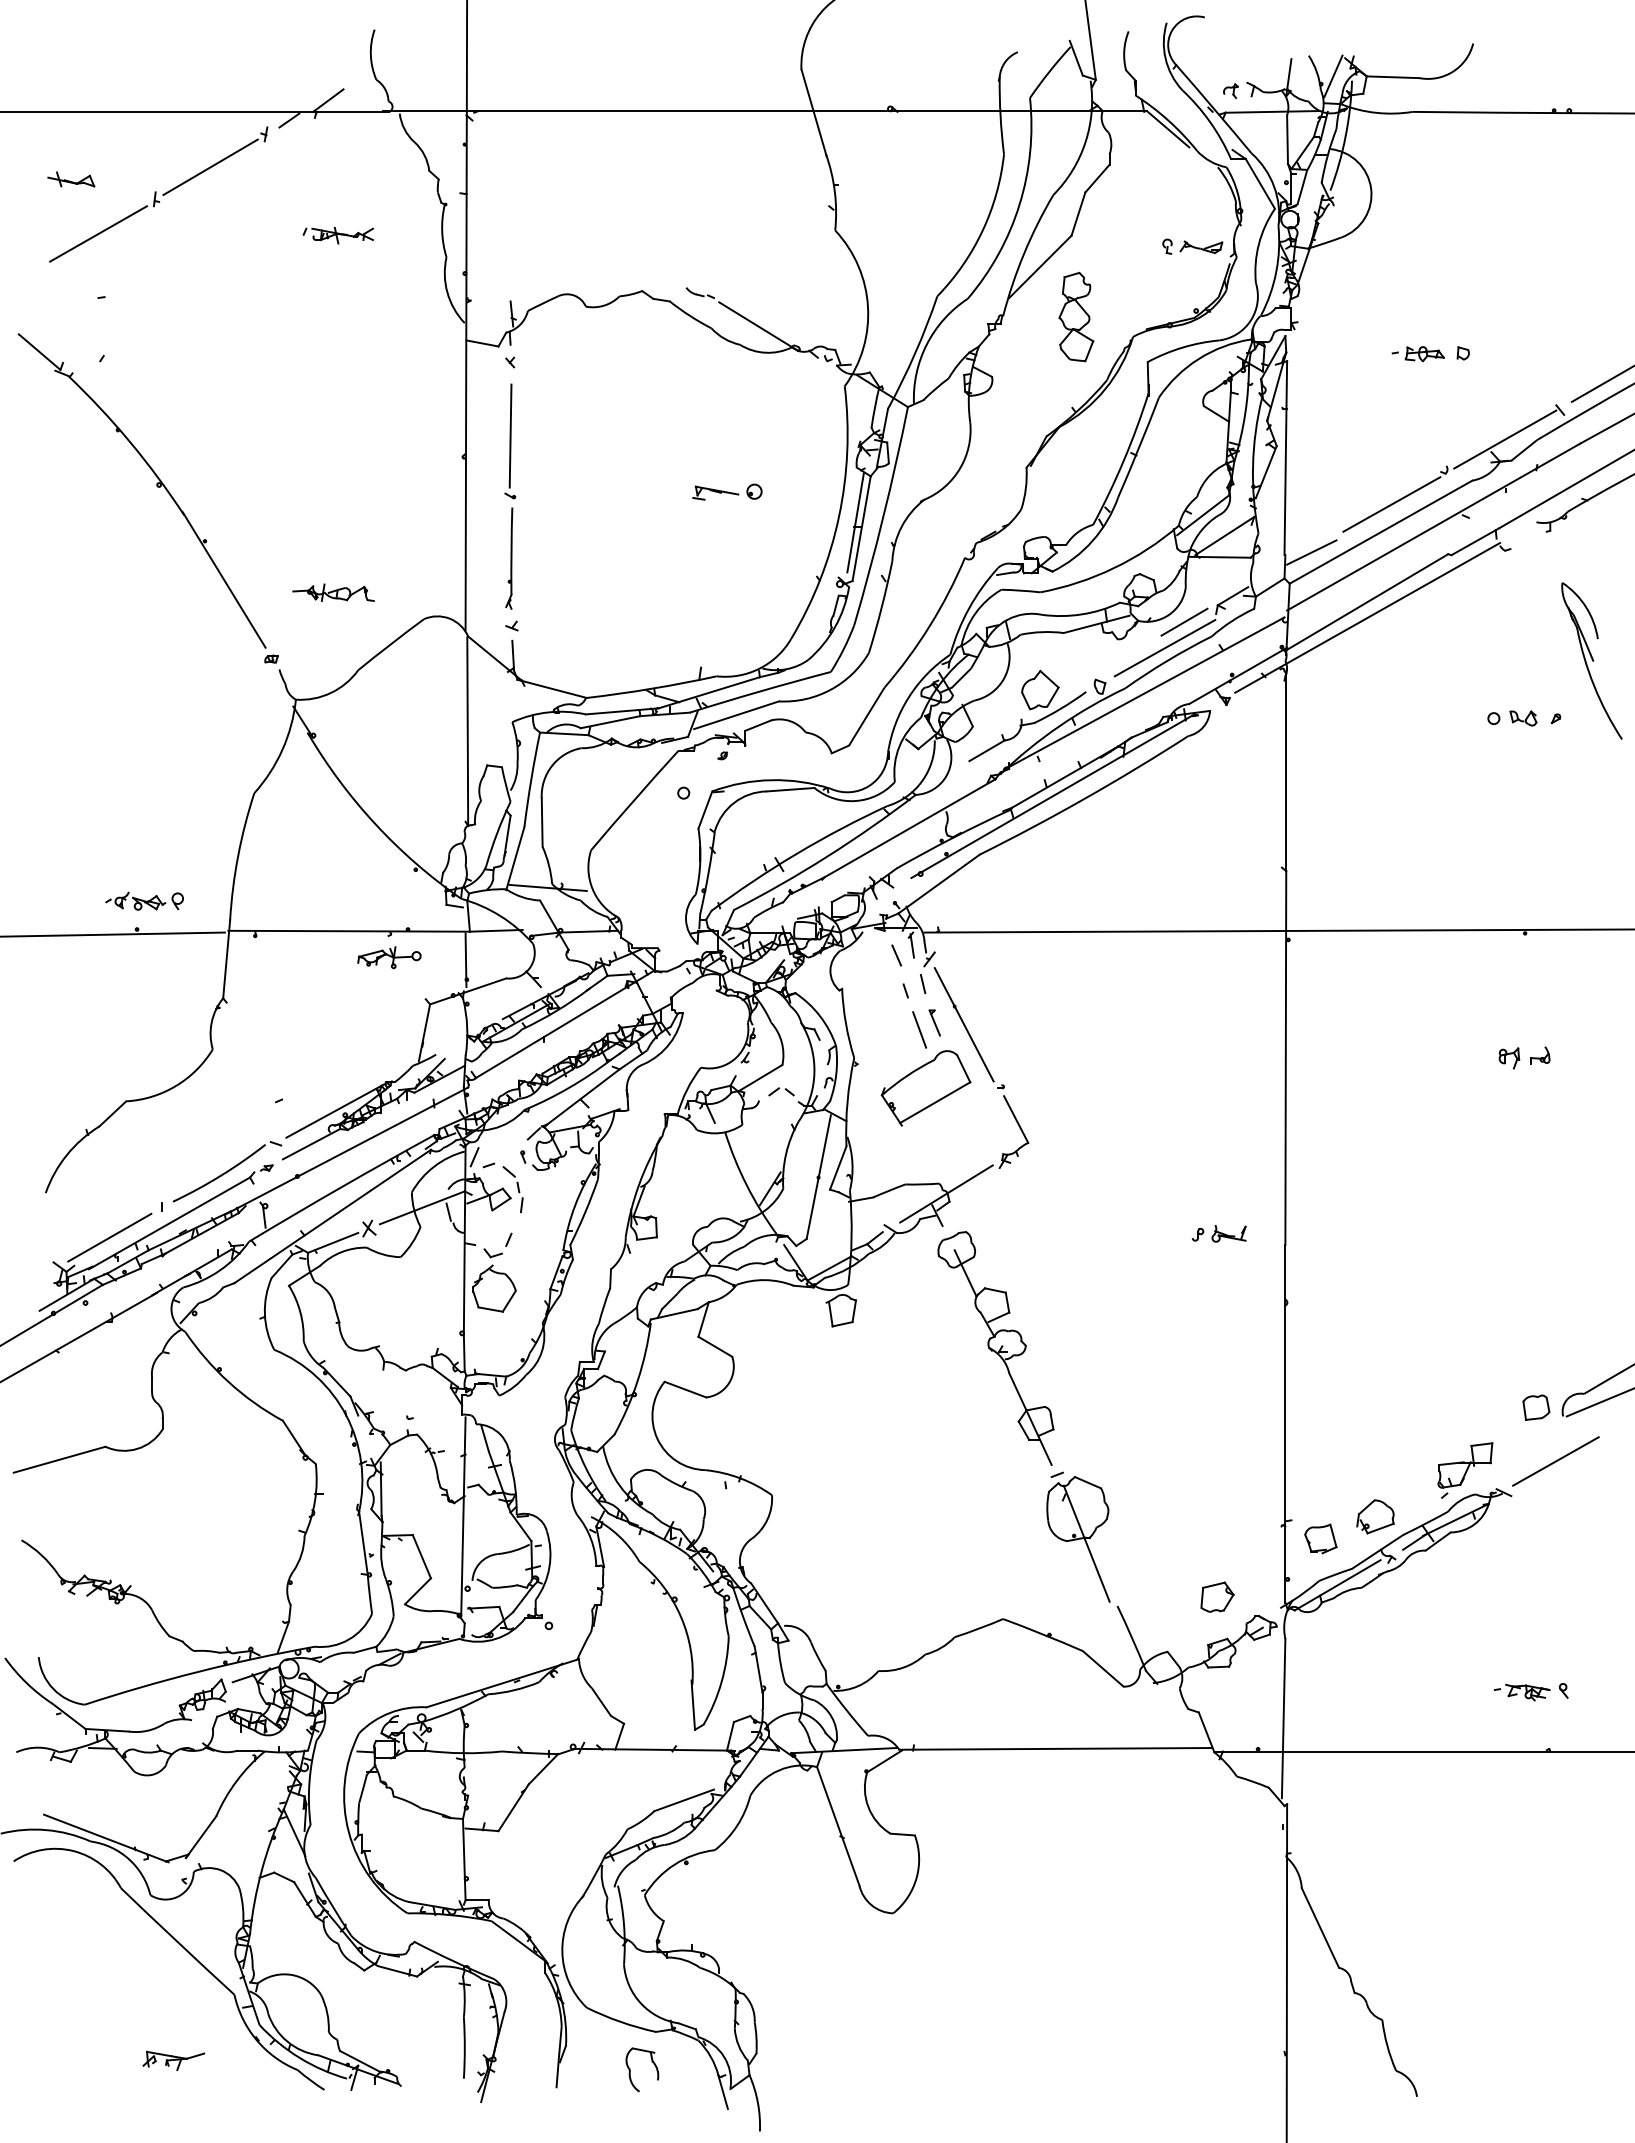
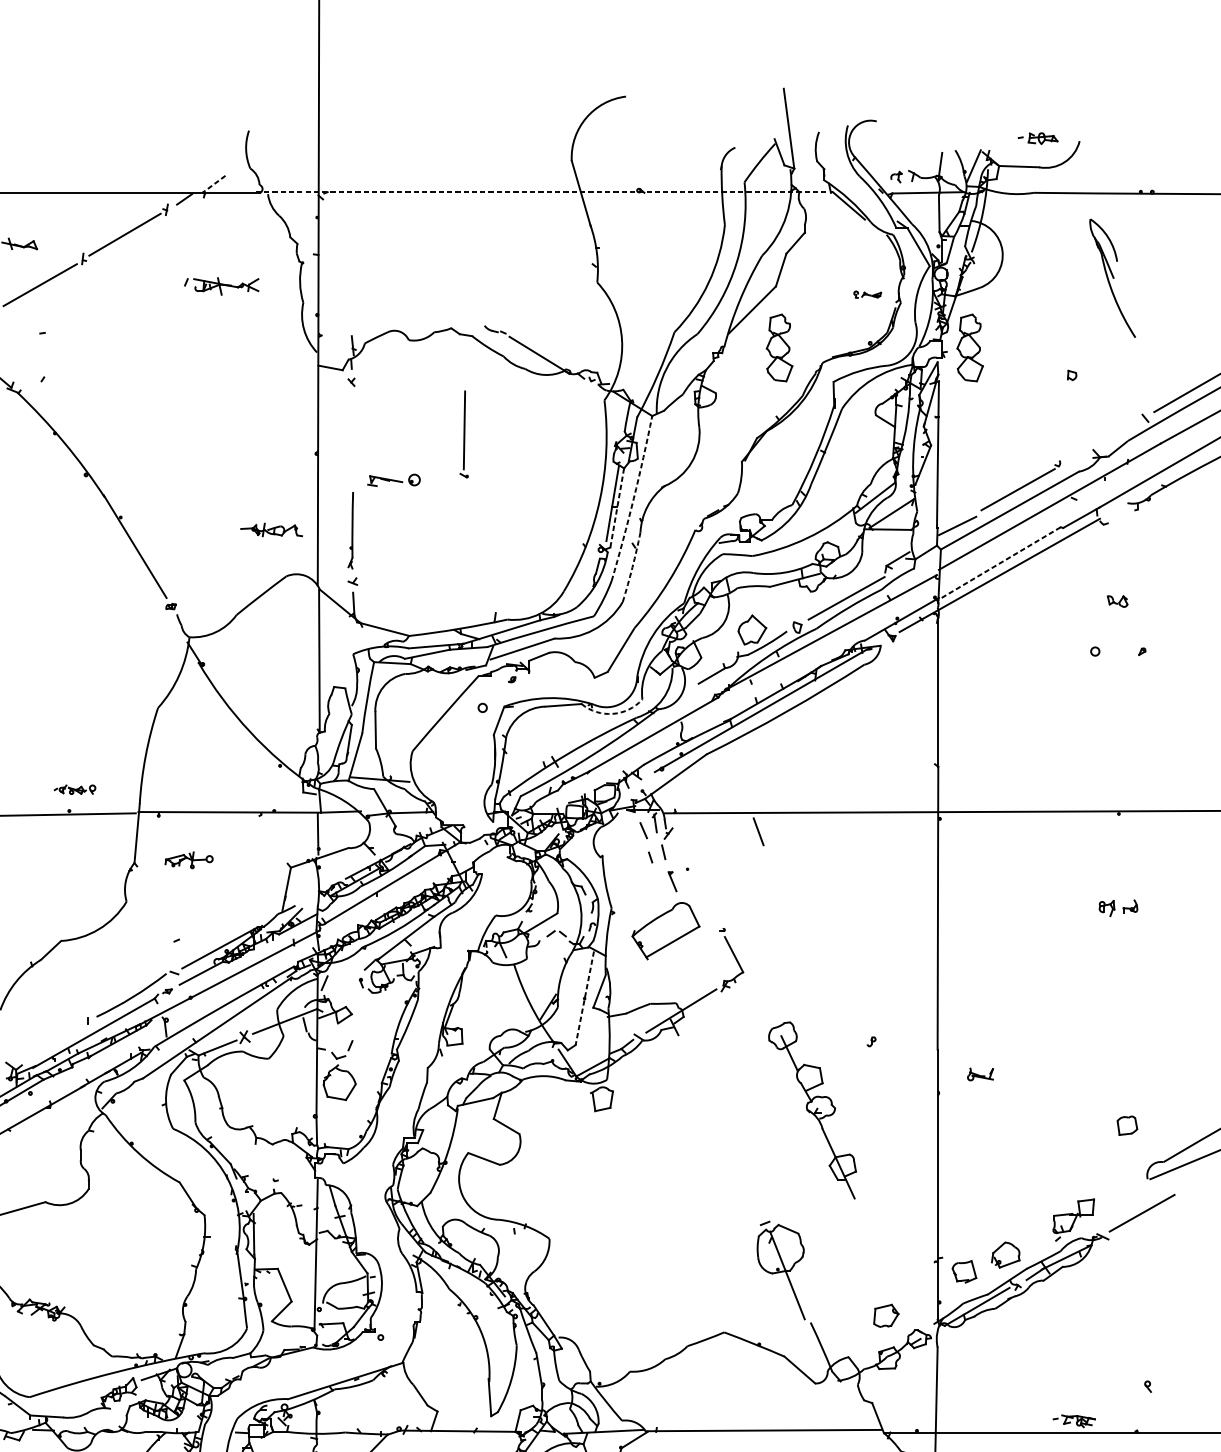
line: (328, 100) -> (214, 184), solid -> dashed
line: (765, 111) -> (544, 192), solid -> dashed
part: (337, 235) -> (220, 286), size x1.4
part: (1192, 246) -> (867, 294), size x0.6
part: (1328, 316) -> (970, 347), added
part: (1417, 354) -> (1037, 138), moved
line: (1505, 439) -> (1104, 440), removed
part: (510, 441) -> (464, 434), moved
part: (727, 491) -> (394, 479), moved
arc: (883, 516) -> (633, 498), solid -> dashed
line: (861, 529) -> (617, 508), solid -> dashed
part: (333, 592) -> (271, 529), moved
line: (1366, 602) -> (998, 563), solid -> dashed
arc: (881, 607) -> (632, 567), solid -> dashed
line: (1184, 621) -> (861, 578), removed
part: (1591, 660) -> (1112, 277), moved
part: (1523, 718) -> (1117, 601), moved
arc: (855, 801) -> (612, 714), solid -> dashed
part: (144, 900) -> (75, 789), size x0.7
part: (389, 957) -> (189, 860), moved
line: (963, 1024) -> (694, 882), removed
line: (919, 1029) -> (758, 831), moved
line: (818, 1177) -> (584, 998), solid -> dashed
part: (516, 1184) -> (356, 1003), removed
part: (1228, 1233) -> (980, 1074), moved
line: (109, 1237) -> (48, 1043), removed
part: (995, 1348) -> (812, 1110), moved
part: (1536, 1407) -> (1127, 1125), moved
part: (1521, 1692) -> (1073, 1421), moved

